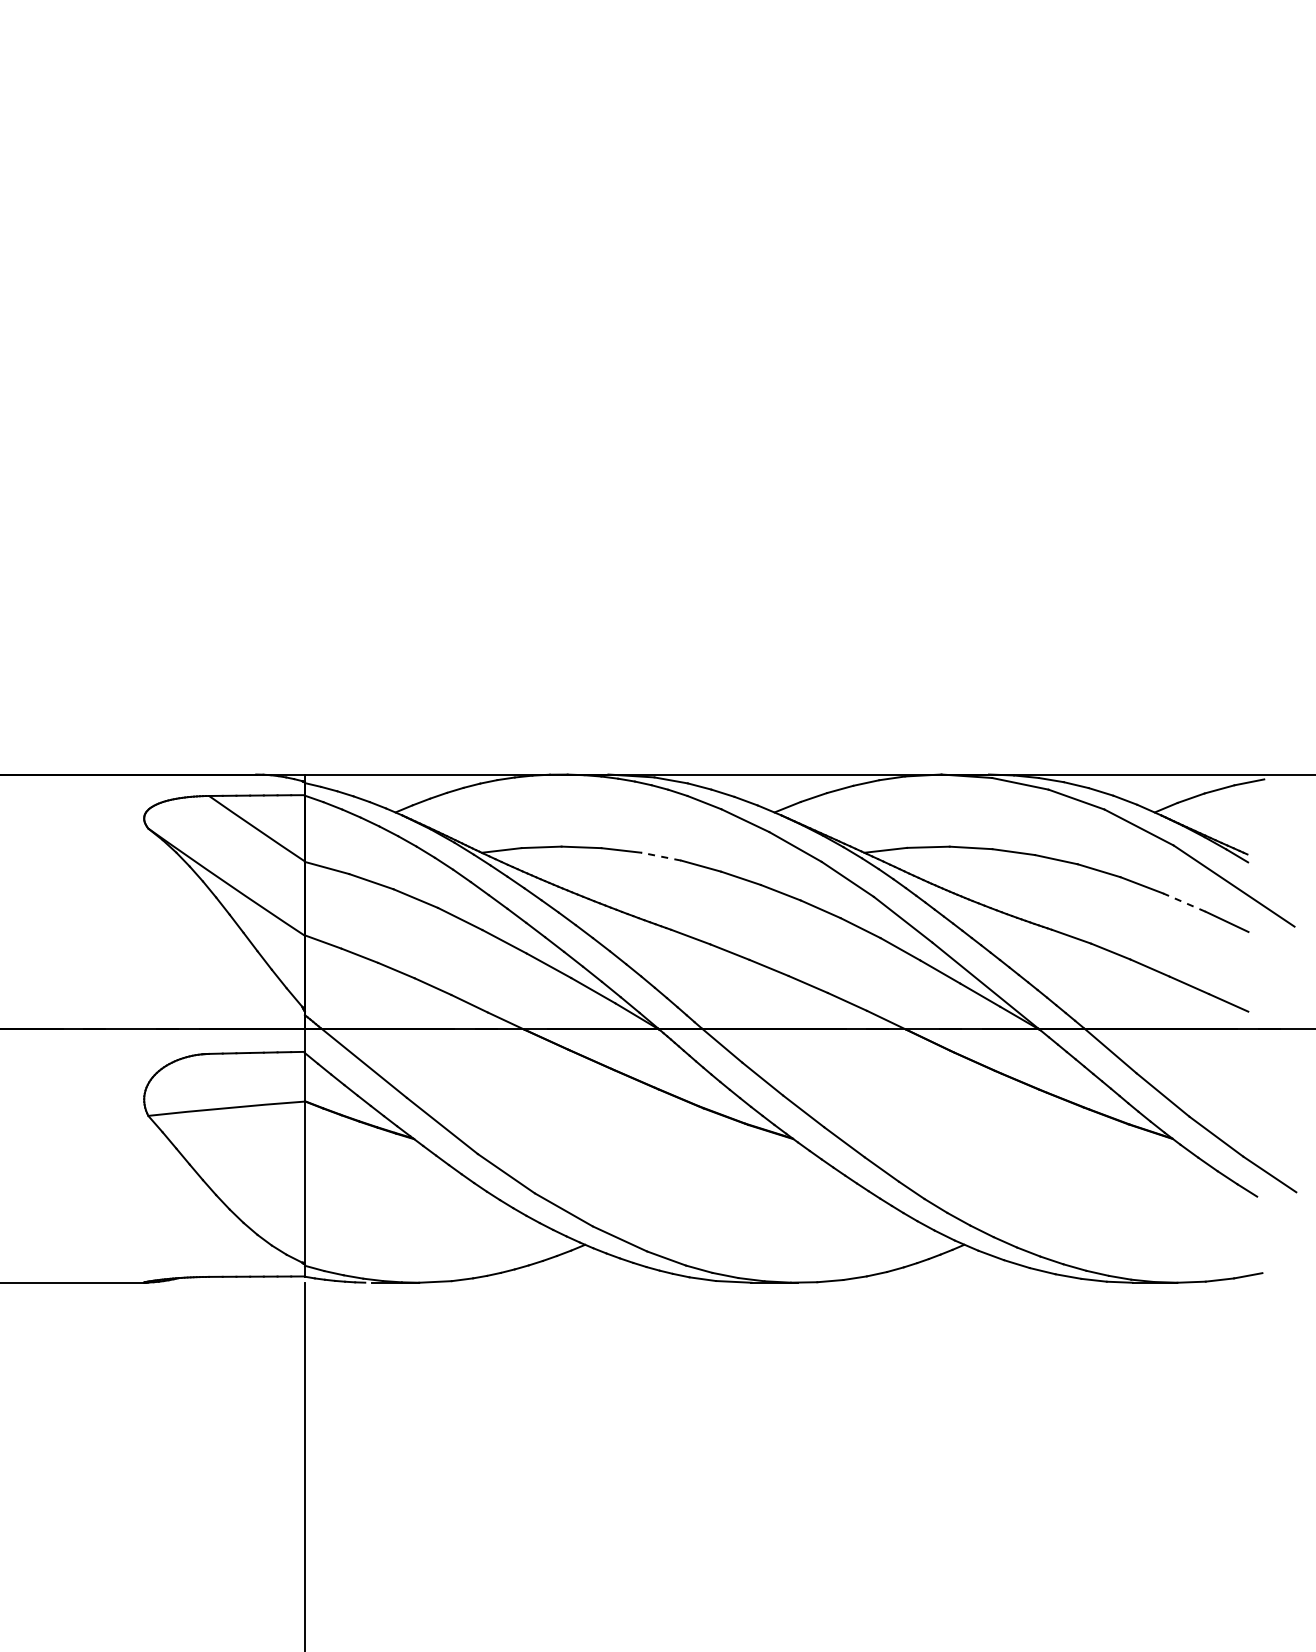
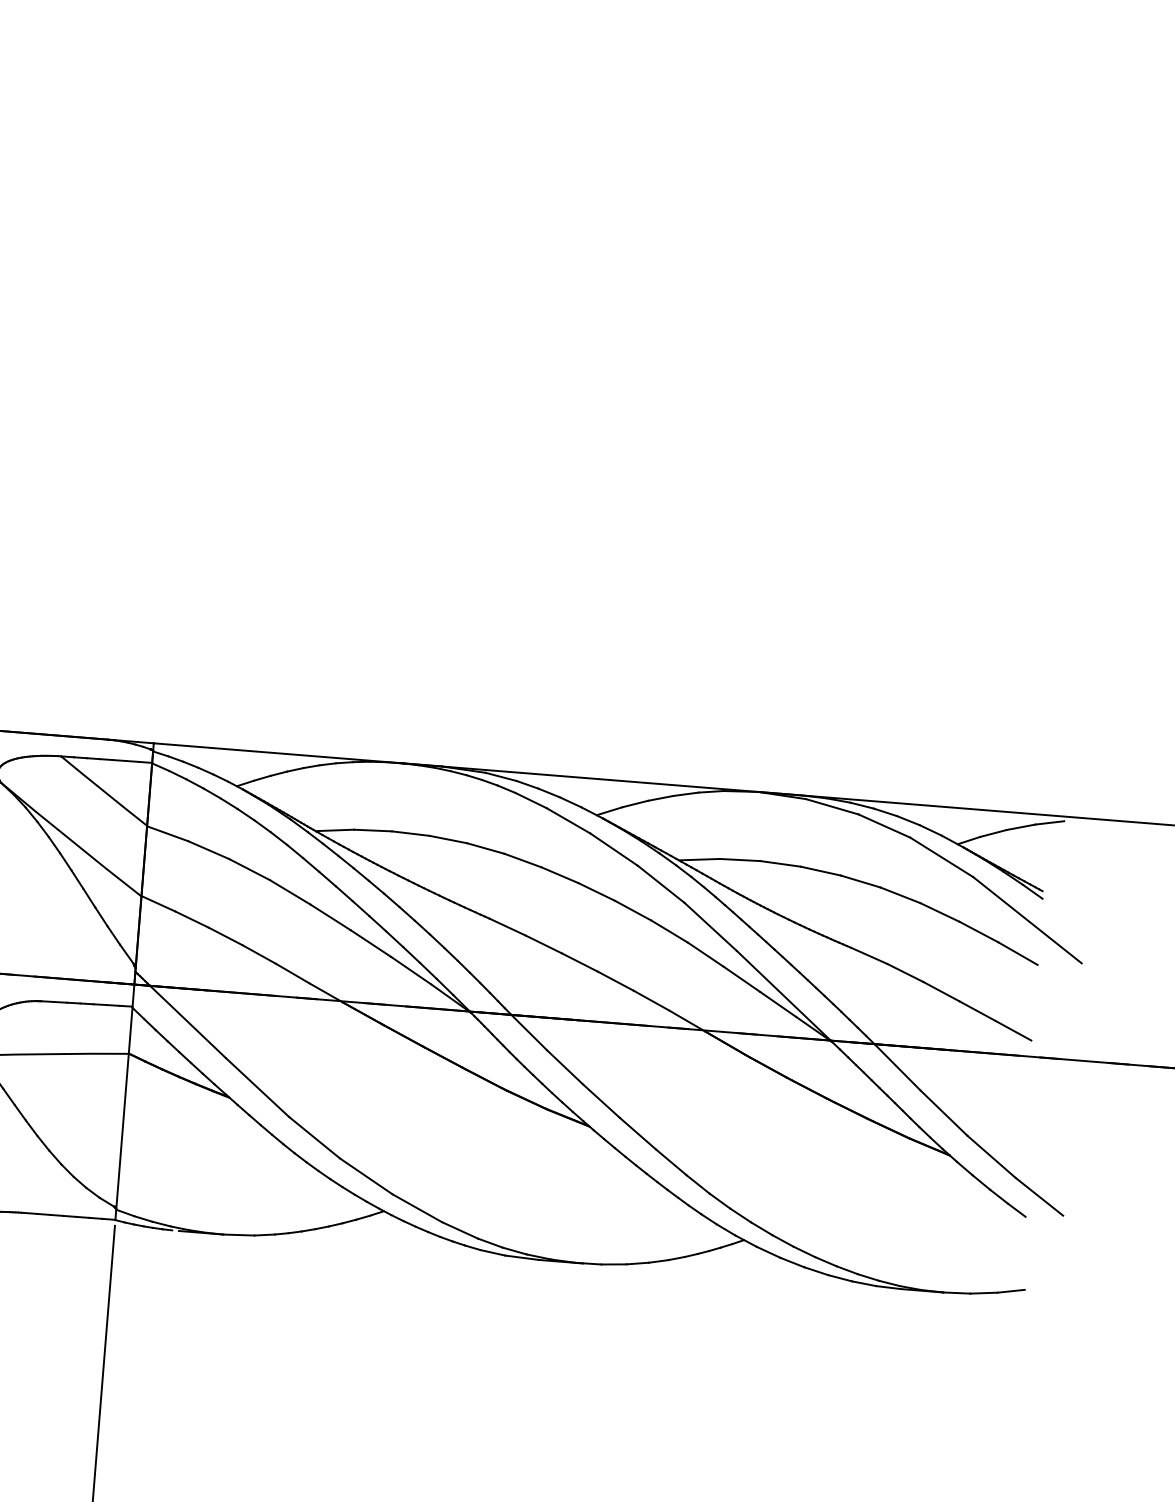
line: (660, 856) -> (485, 848), dashed -> solid
line: (1184, 902) -> (979, 932), dashed -> solid

